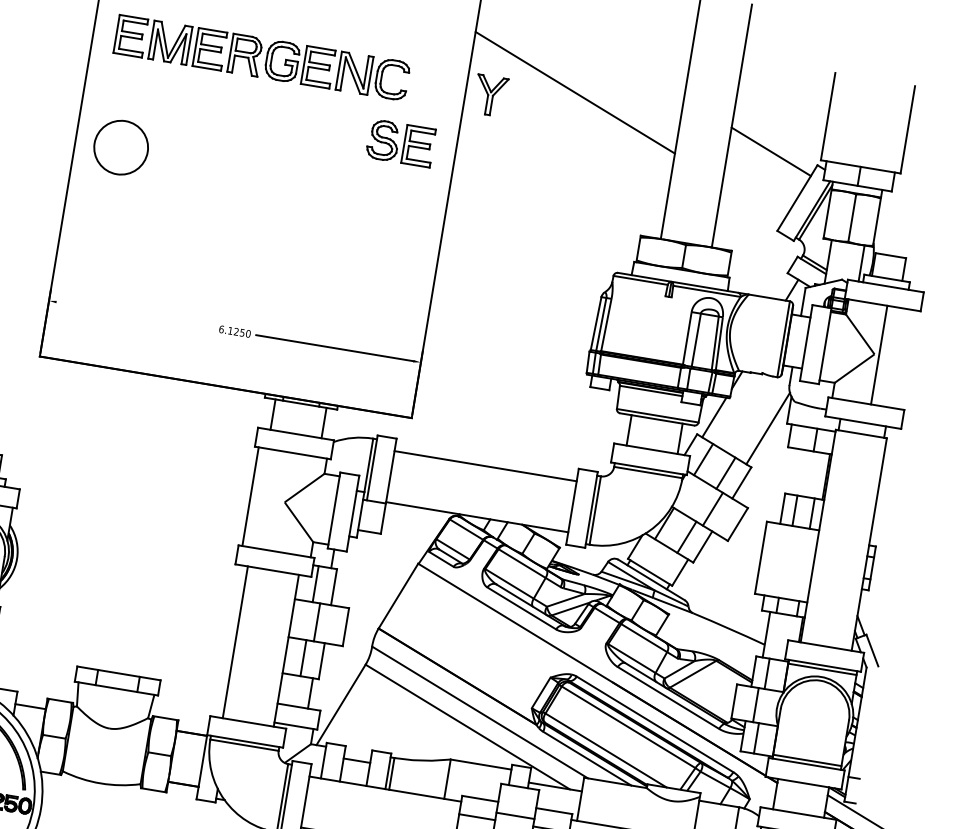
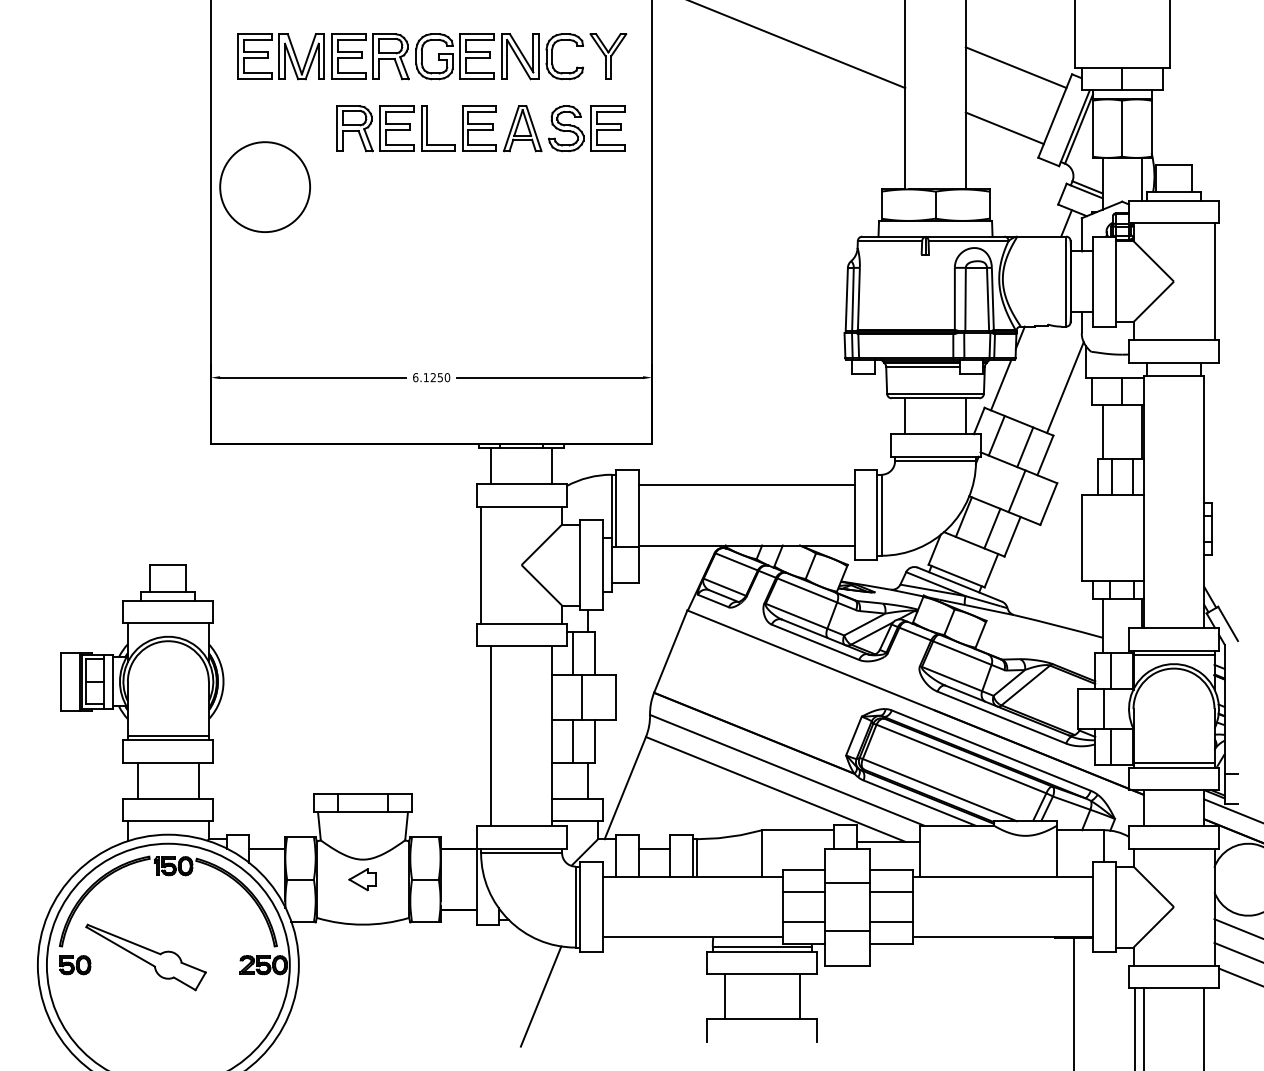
part: (490, 95) -> (608, 56), moved
part: (266, 120) -> (427, 128), added
circle: (120, 147) -> (264, 186), size x1.43
line: (752, 201) -> (1004, 128), added
line: (135, 315) -> (313, 377), added
line: (879, 354) -> (1214, 281), moved
line: (793, 471) -> (1102, 432), added
part: (106, 745) -> (362, 879), added

